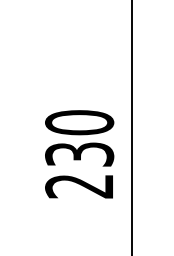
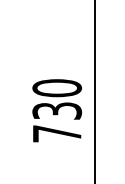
text: (78, 185) -> (56, 133), 230 -> 730

